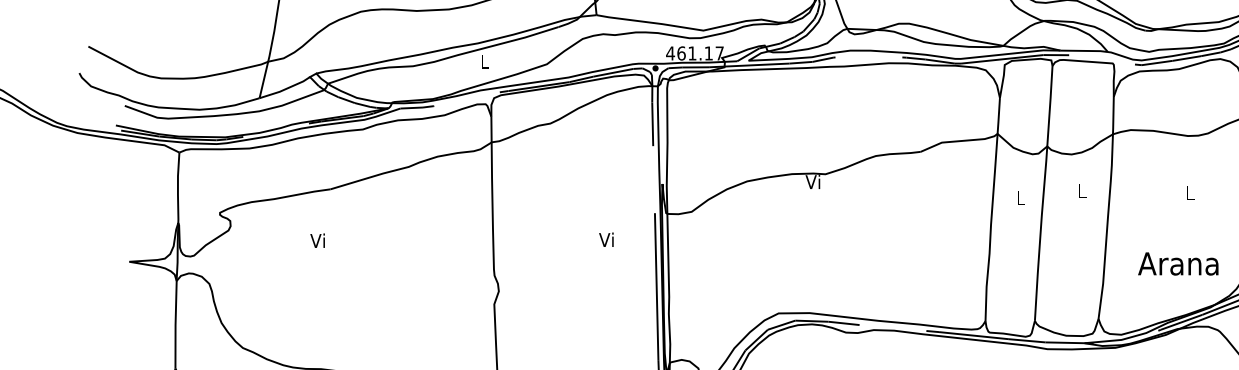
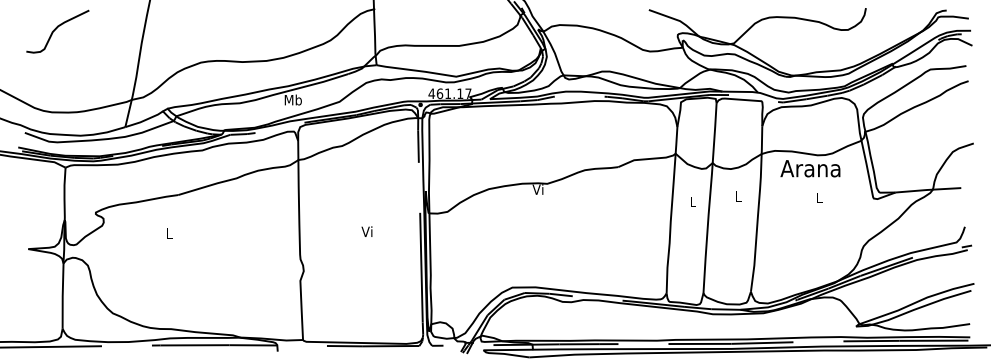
text: (483, 61) -> (292, 99), L -> Mb
text: (605, 239) -> (366, 231), moved
text: (317, 240) -> (168, 233), Vi -> L
text: (1178, 263) -> (810, 168), moved

